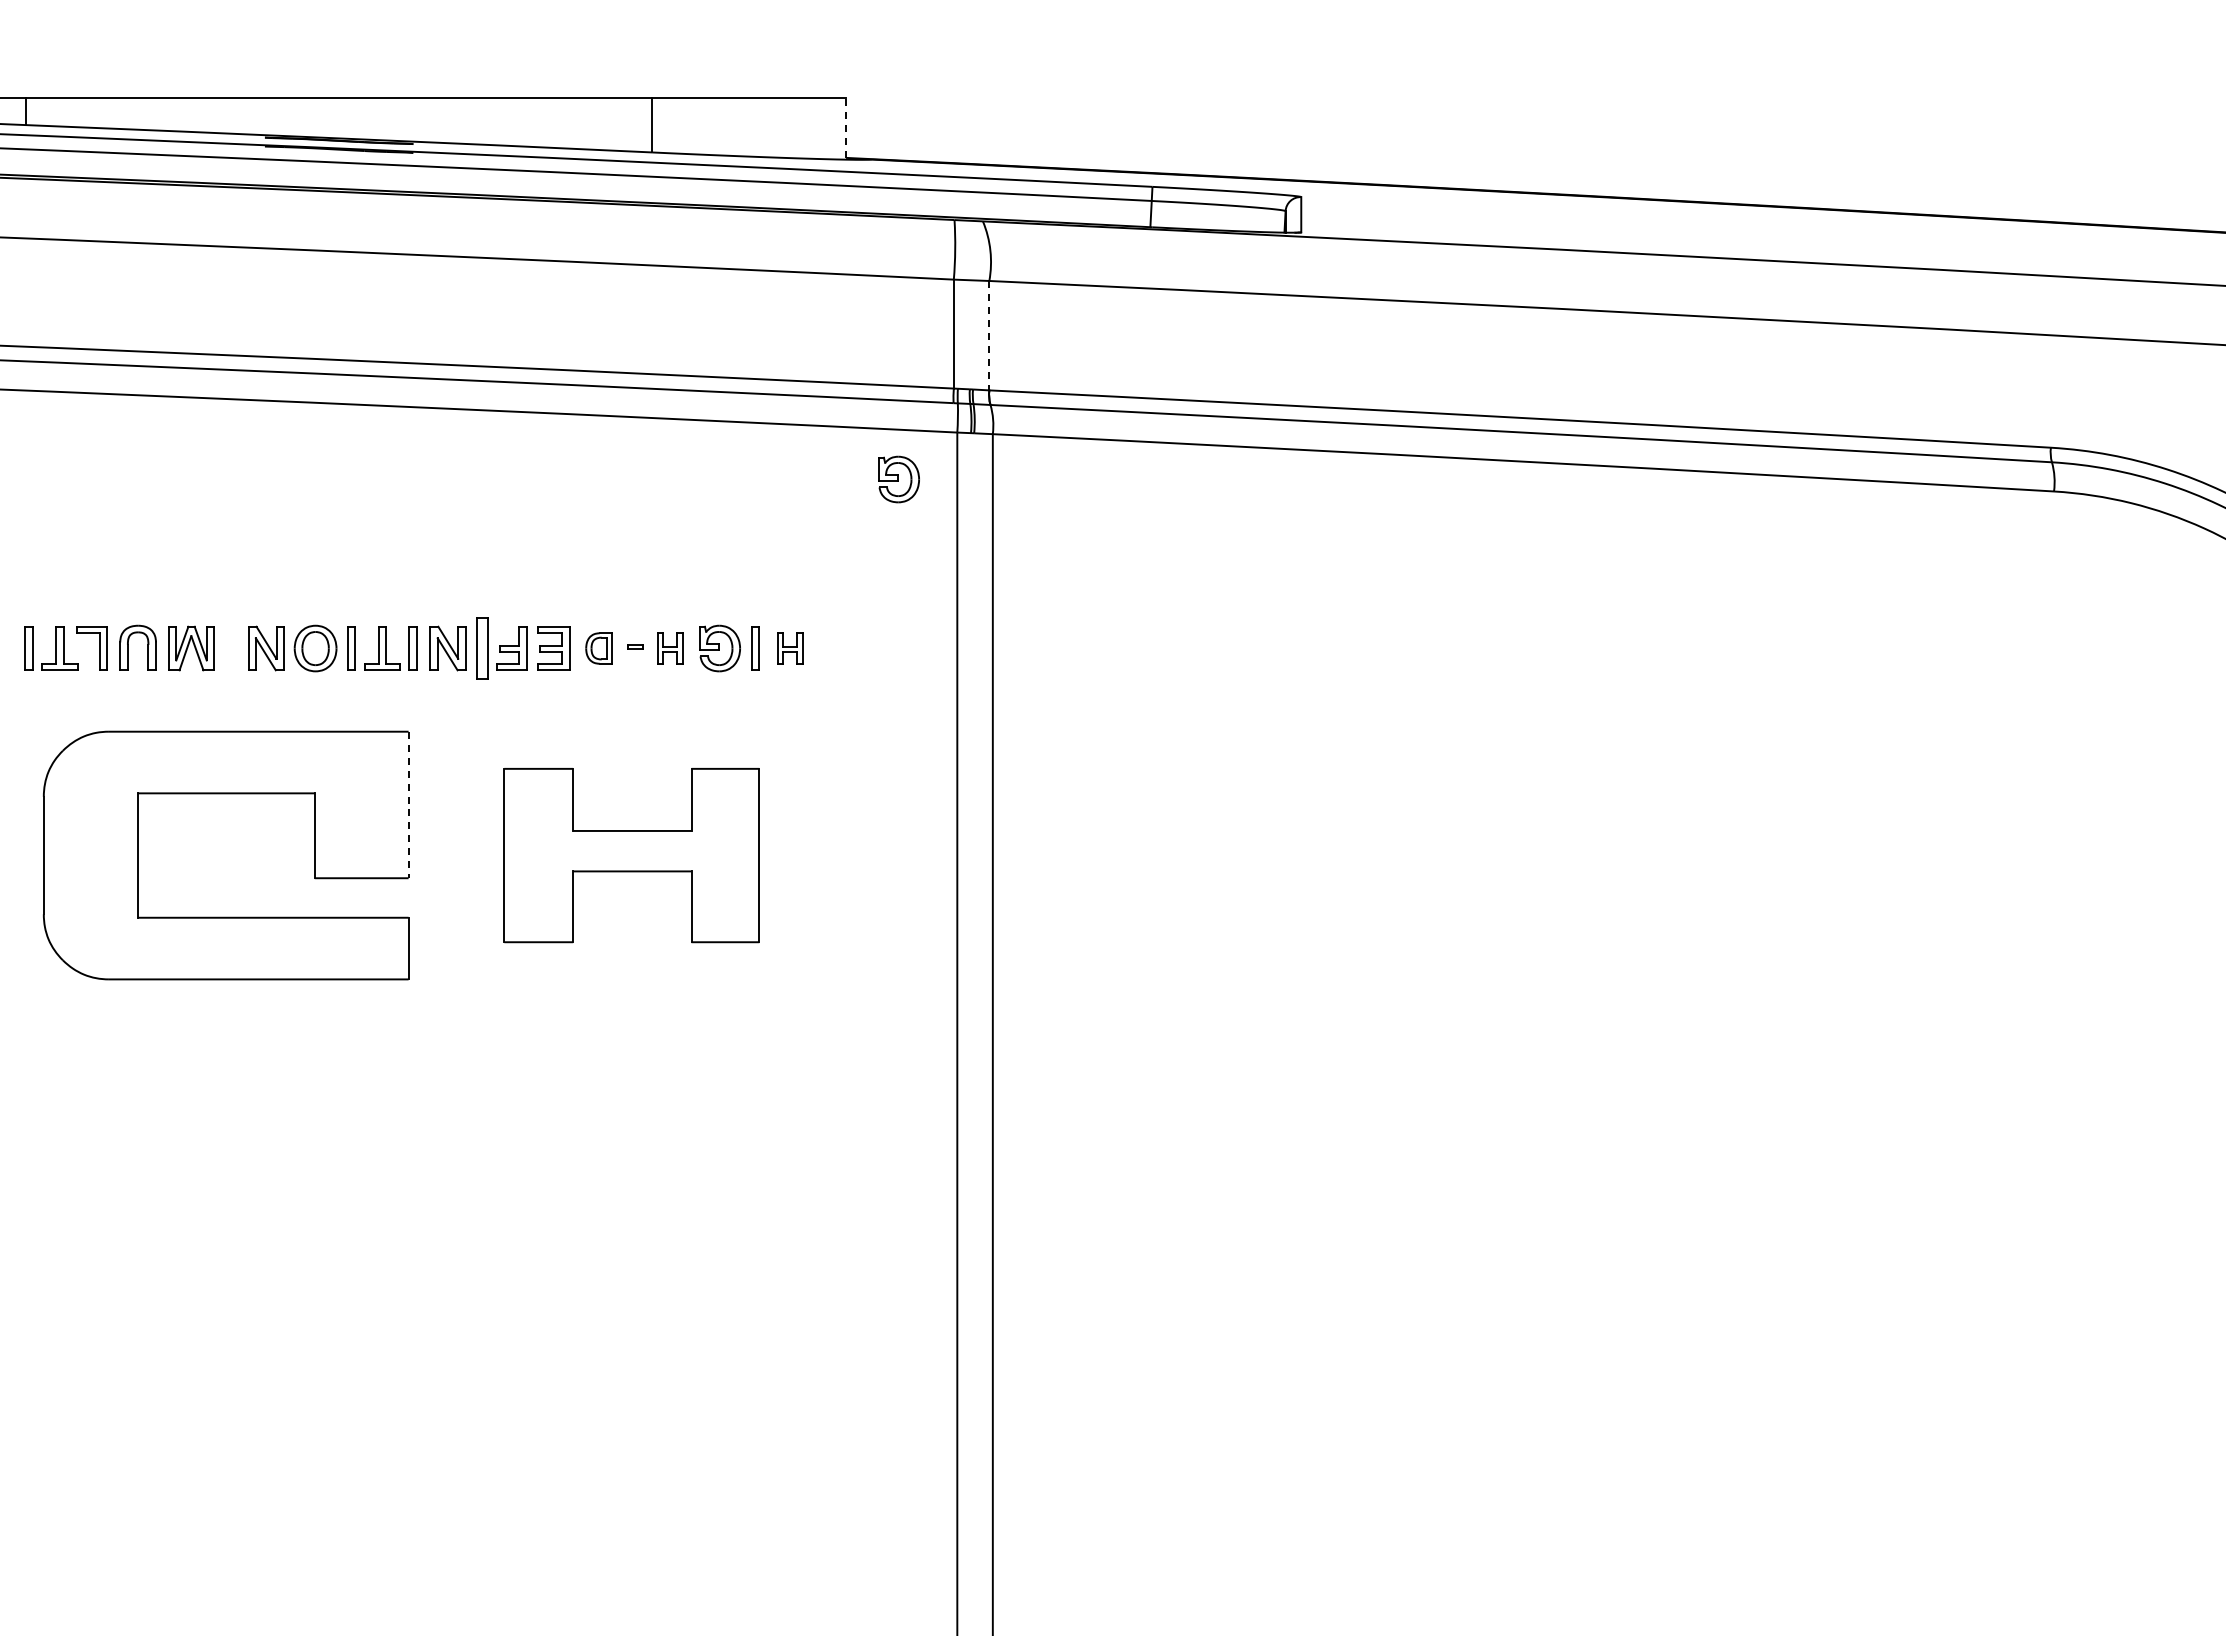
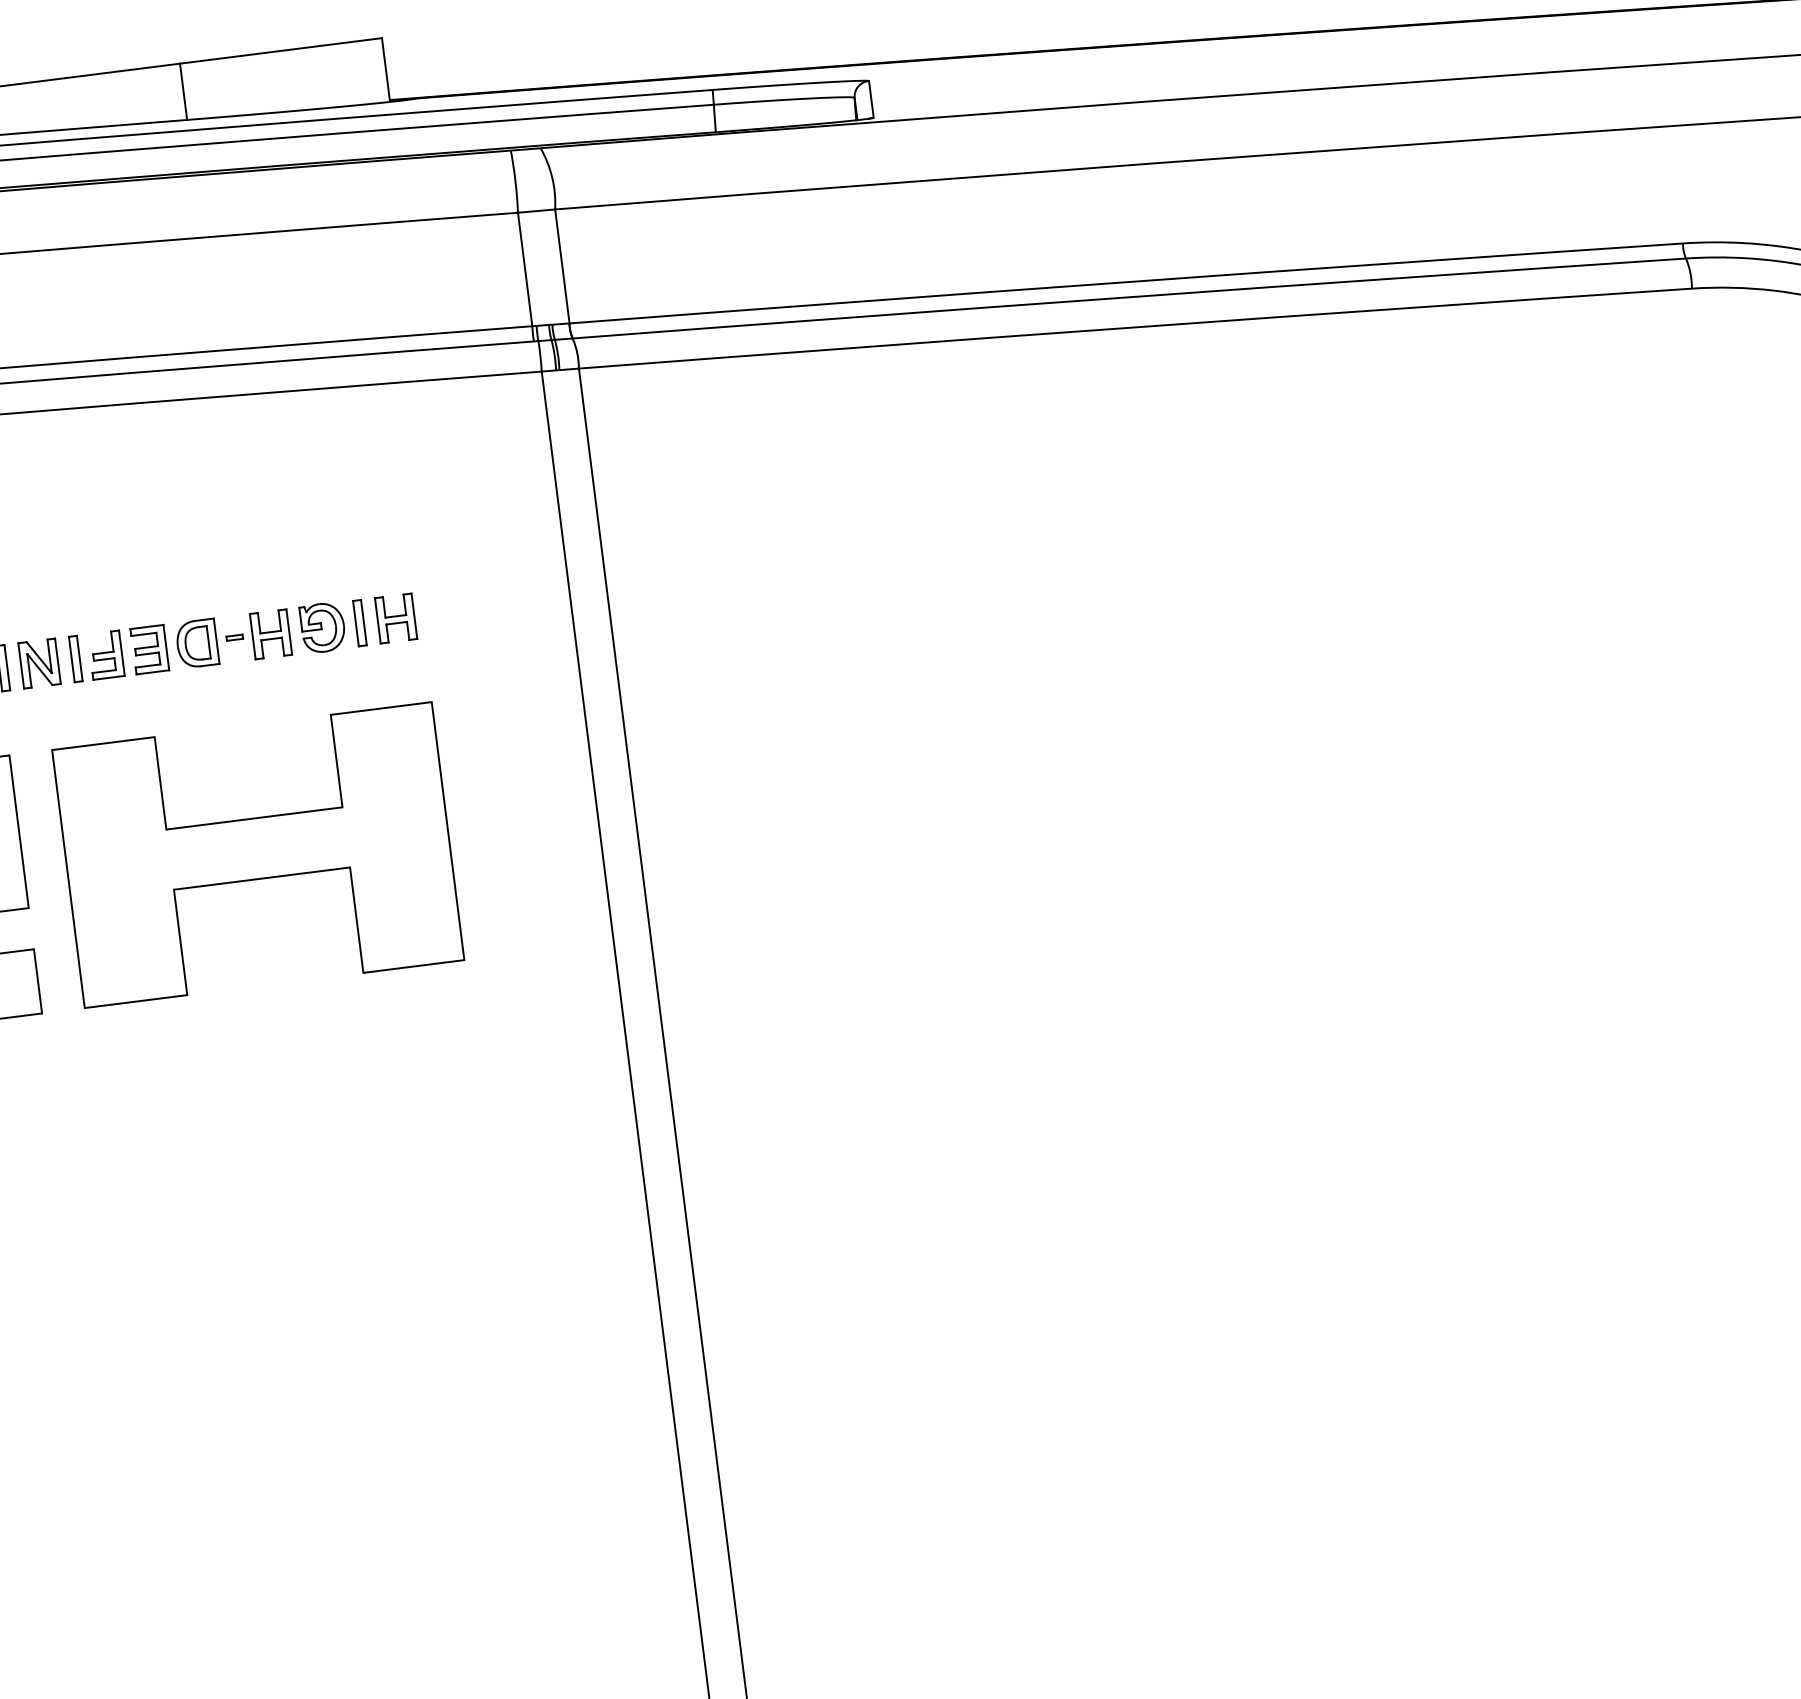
line: (846, 128) -> (386, 69), dashed -> solid
line: (989, 335) -> (562, 266), dashed -> solid
part: (898, 479) -> (486, 428), removed
part: (482, 648) -> (75, 659), size x0.71
part: (598, 648) -> (196, 643), size x1.43
part: (670, 648) -> (271, 634), size x1.43
part: (790, 648) -> (396, 618), size x1.43
line: (408, 805) -> (19, 832), dashed -> solid
part: (631, 855) -> (257, 855), size x1.43

